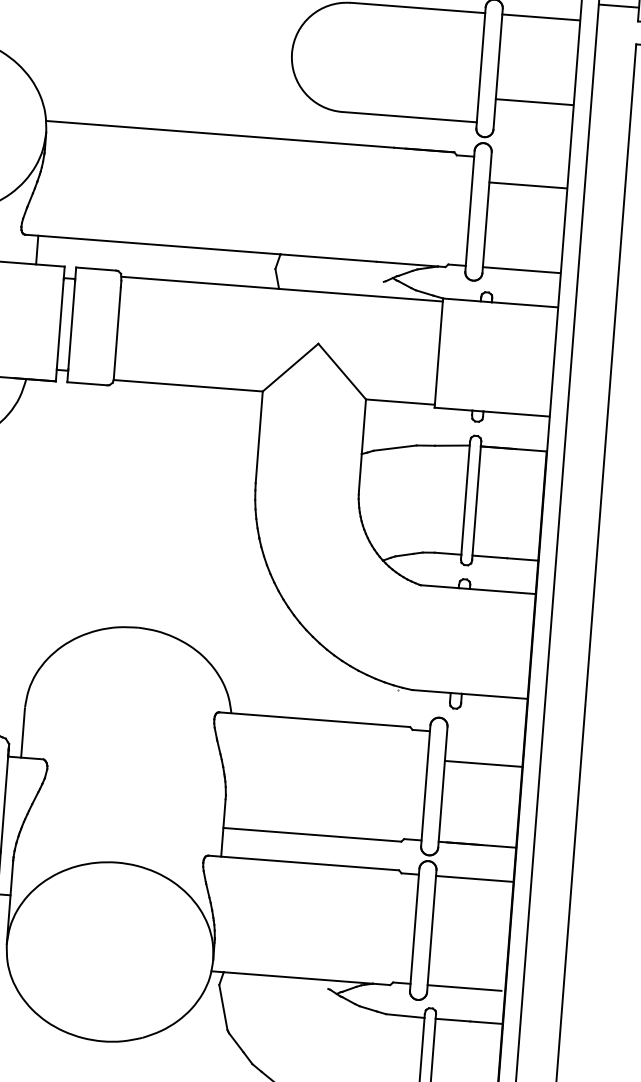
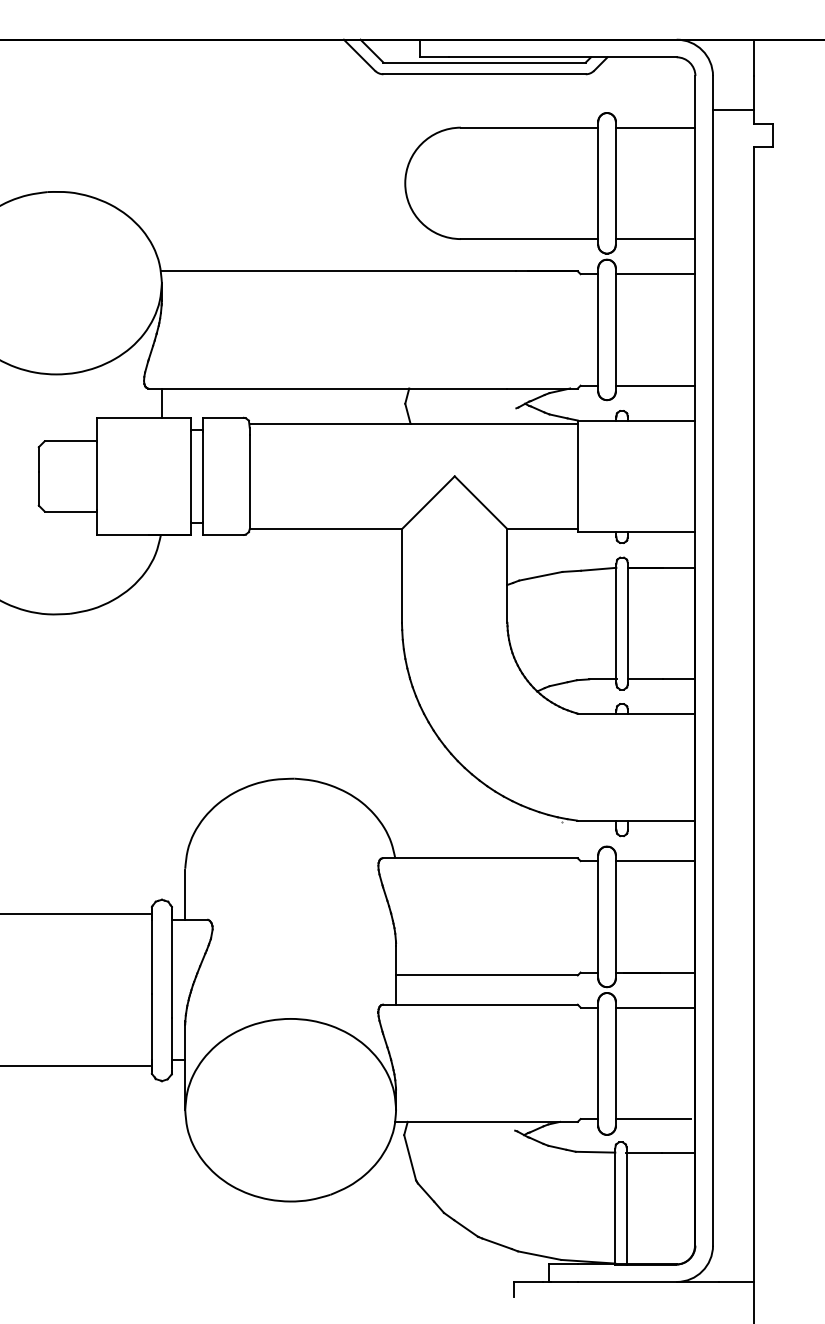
line: (533, 102) -> (654, 239), moved
line: (527, 185) -> (654, 274), moved
line: (482, 764) -> (654, 861), moved

